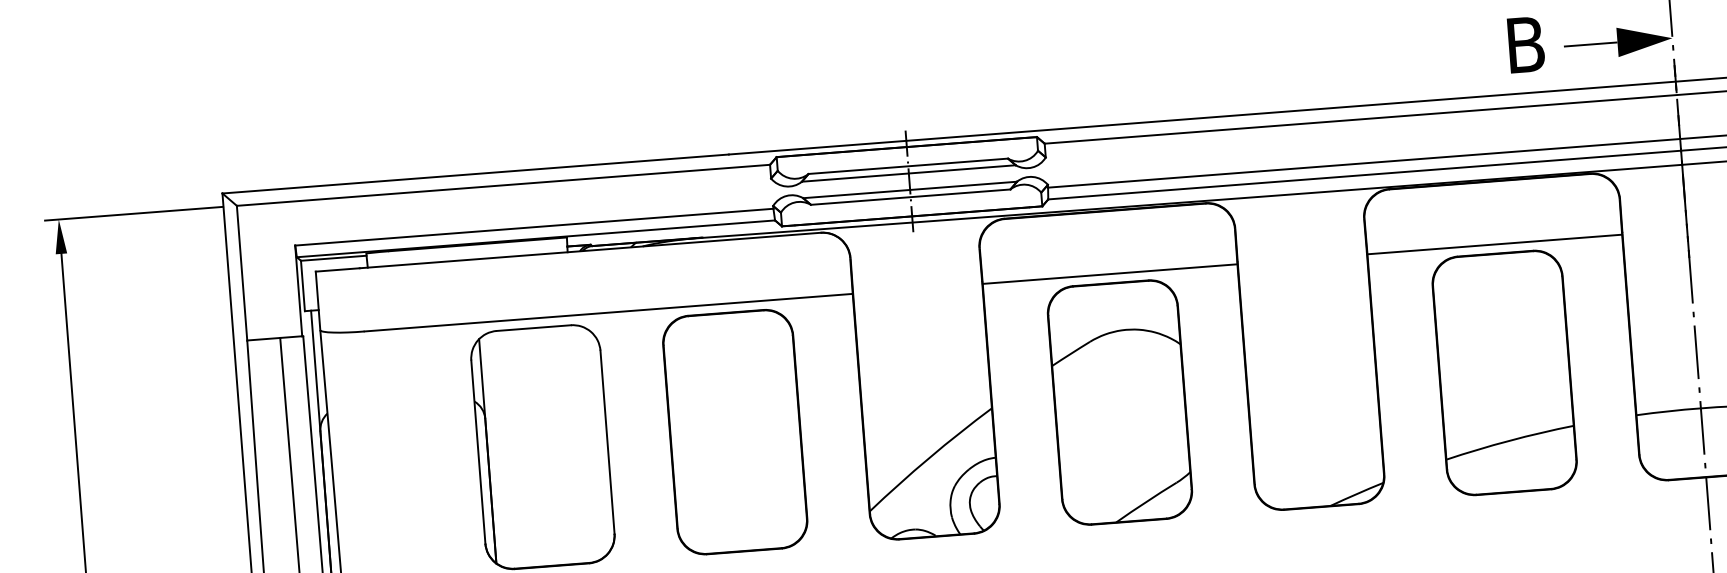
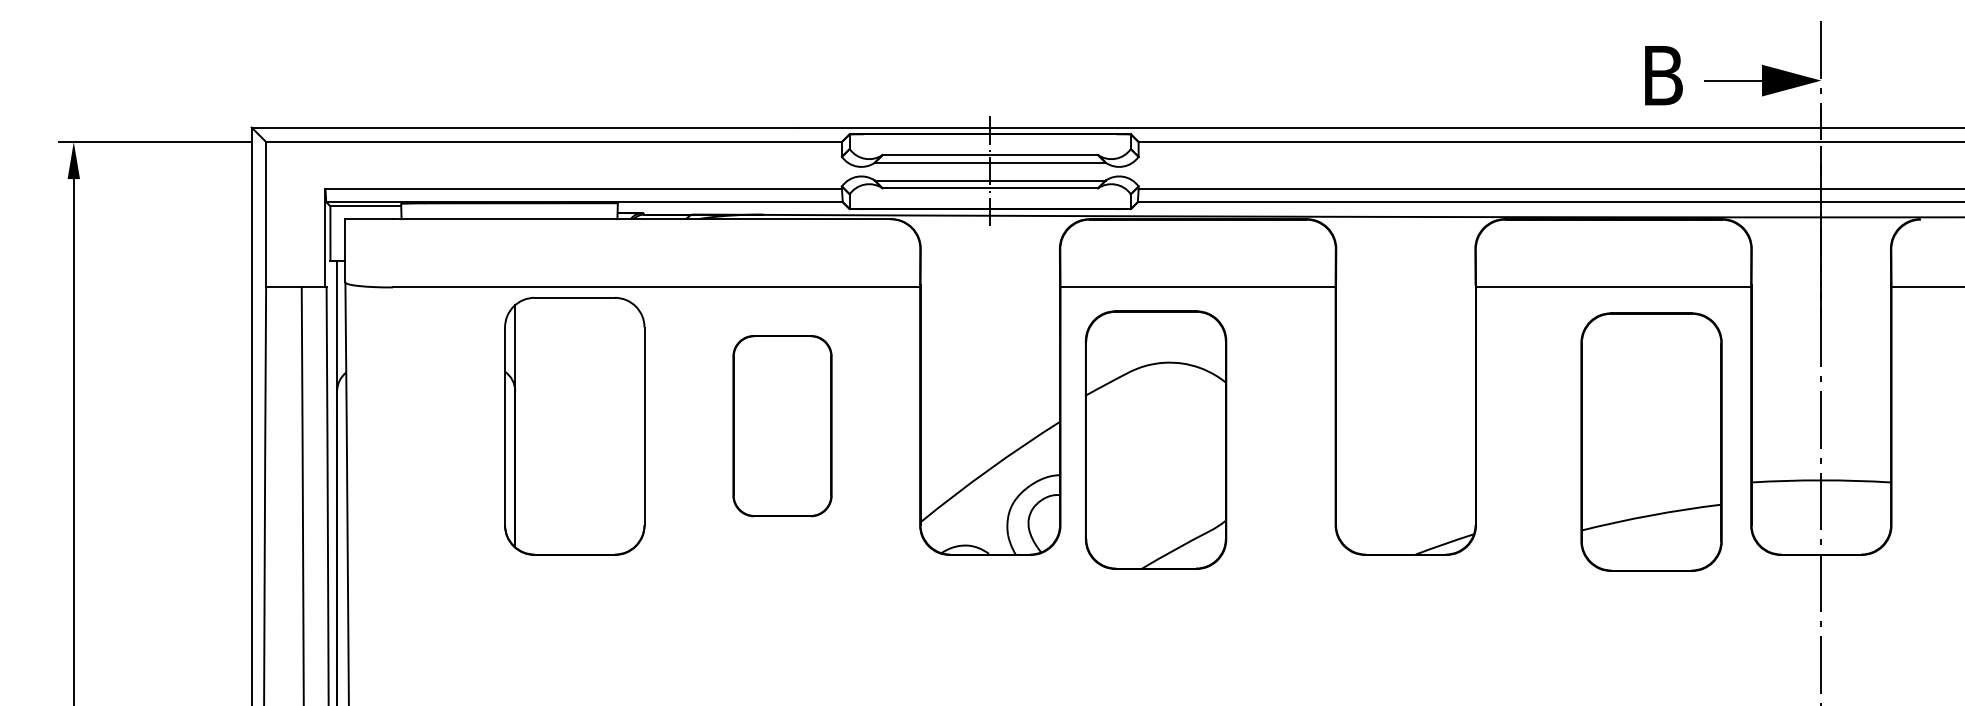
part: (1504, 372) -> (1651, 441), moved
part: (1120, 401) -> (1156, 439), moved
part: (735, 431) -> (782, 425), size x0.7

